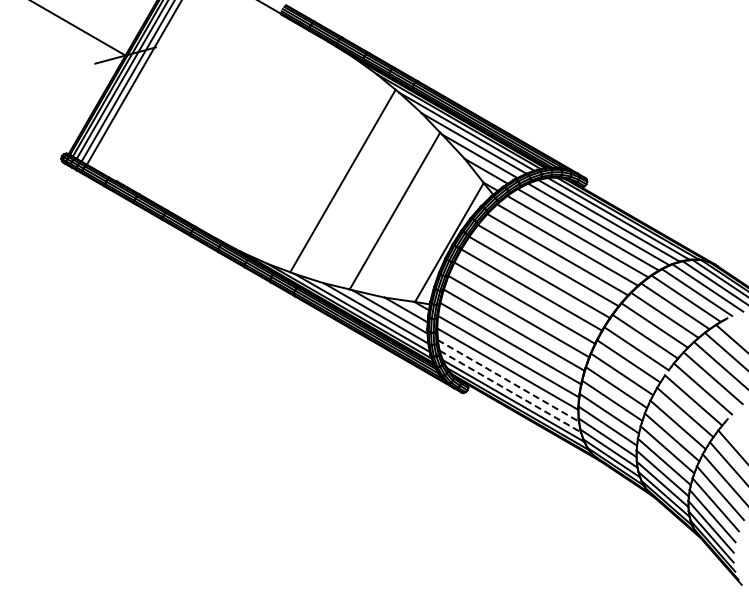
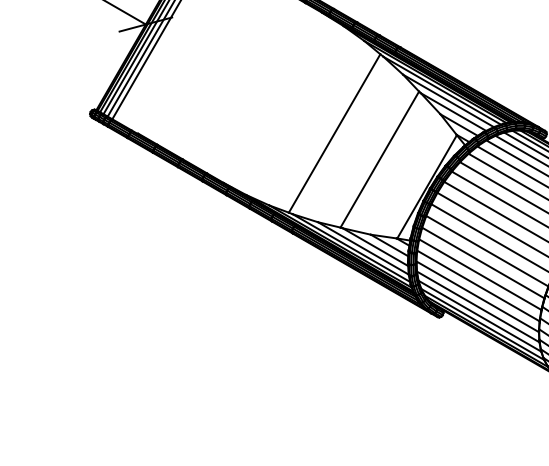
line: (508, 381) -> (478, 307), dashed -> solid
line: (510, 391) -> (480, 316), dashed -> solid

